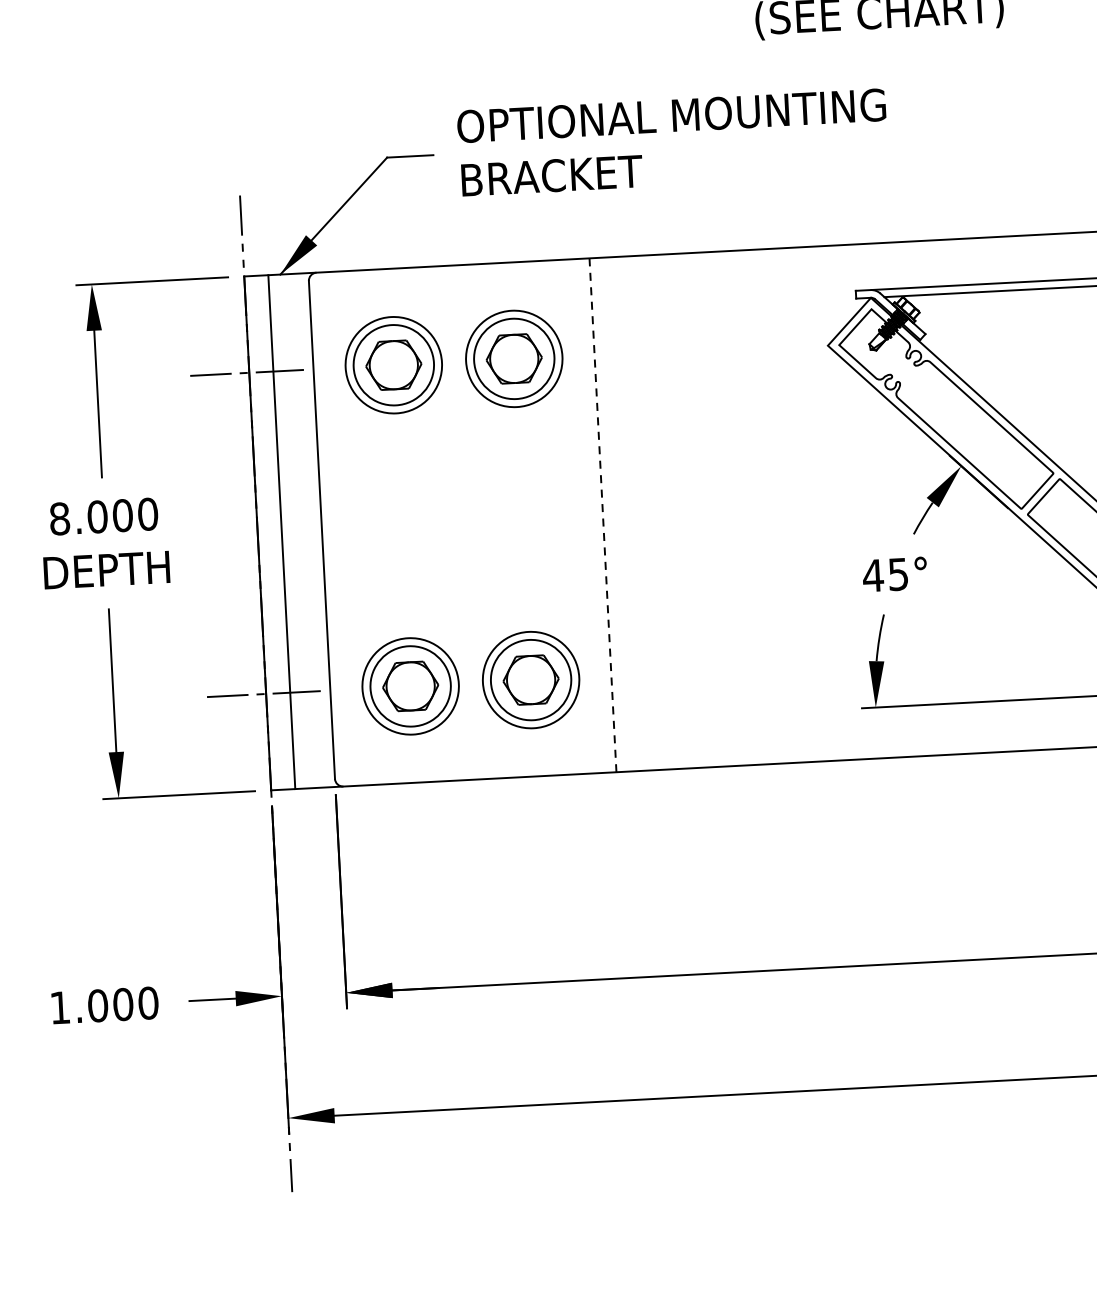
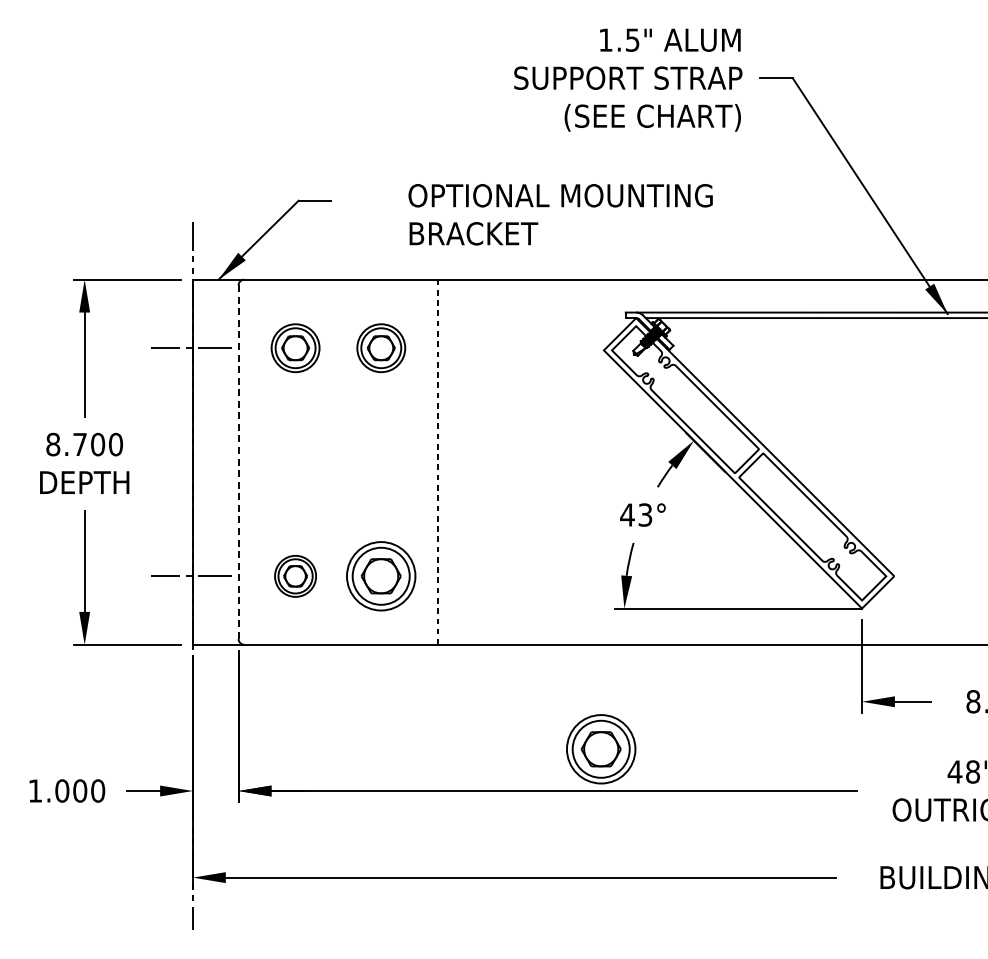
text: (672, 142) -> (560, 214), moved
part: (514, 359) -> (381, 348), size x0.7
part: (393, 365) -> (295, 348), size x0.7
text: (98, 516) -> (80, 444), 8.000 -> 8.700
line: (321, 530) -> (238, 462), solid -> dashed
line: (282, 531) -> (210, 461), removed
text: (898, 573) -> (645, 514), 45° -> 43°
part: (410, 686) -> (295, 576), size x0.6
part: (853, 907) -> (601, 749), added

